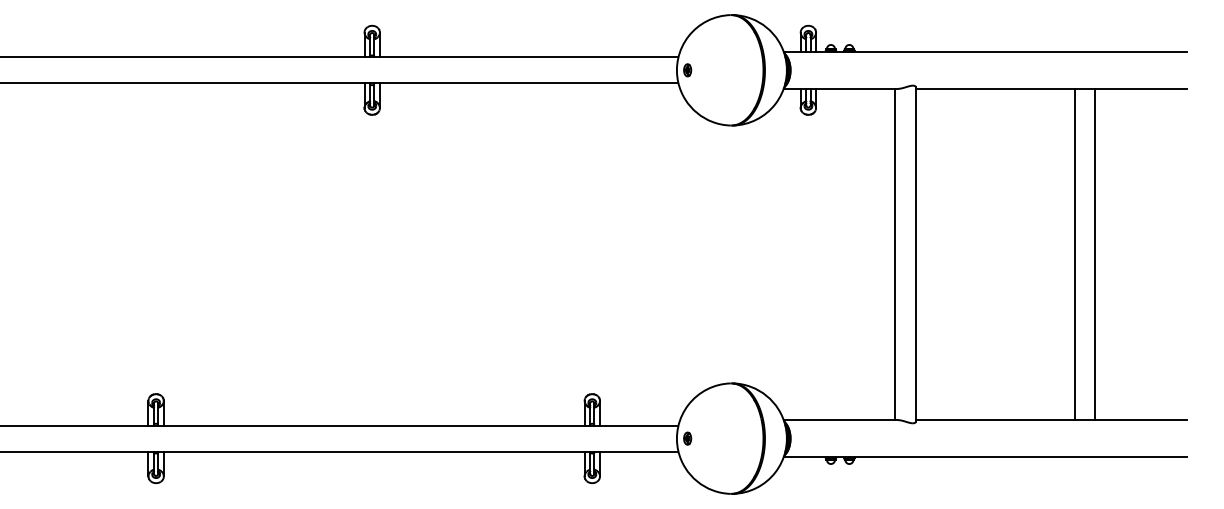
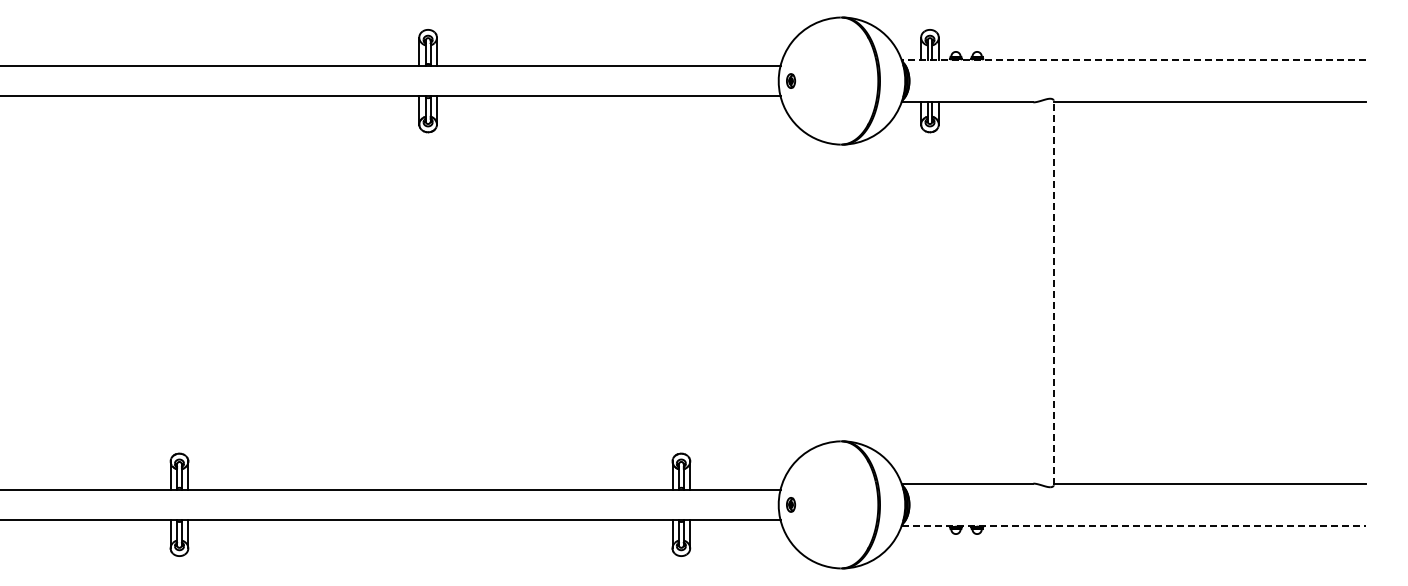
line: (985, 51) -> (1133, 59), solid -> dashed
line: (894, 254) -> (1029, 292), removed
line: (915, 254) -> (1053, 292), solid -> dashed
line: (1074, 254) -> (1236, 292), removed
line: (1095, 254) -> (1260, 292), removed
line: (986, 457) -> (1134, 526), solid -> dashed

